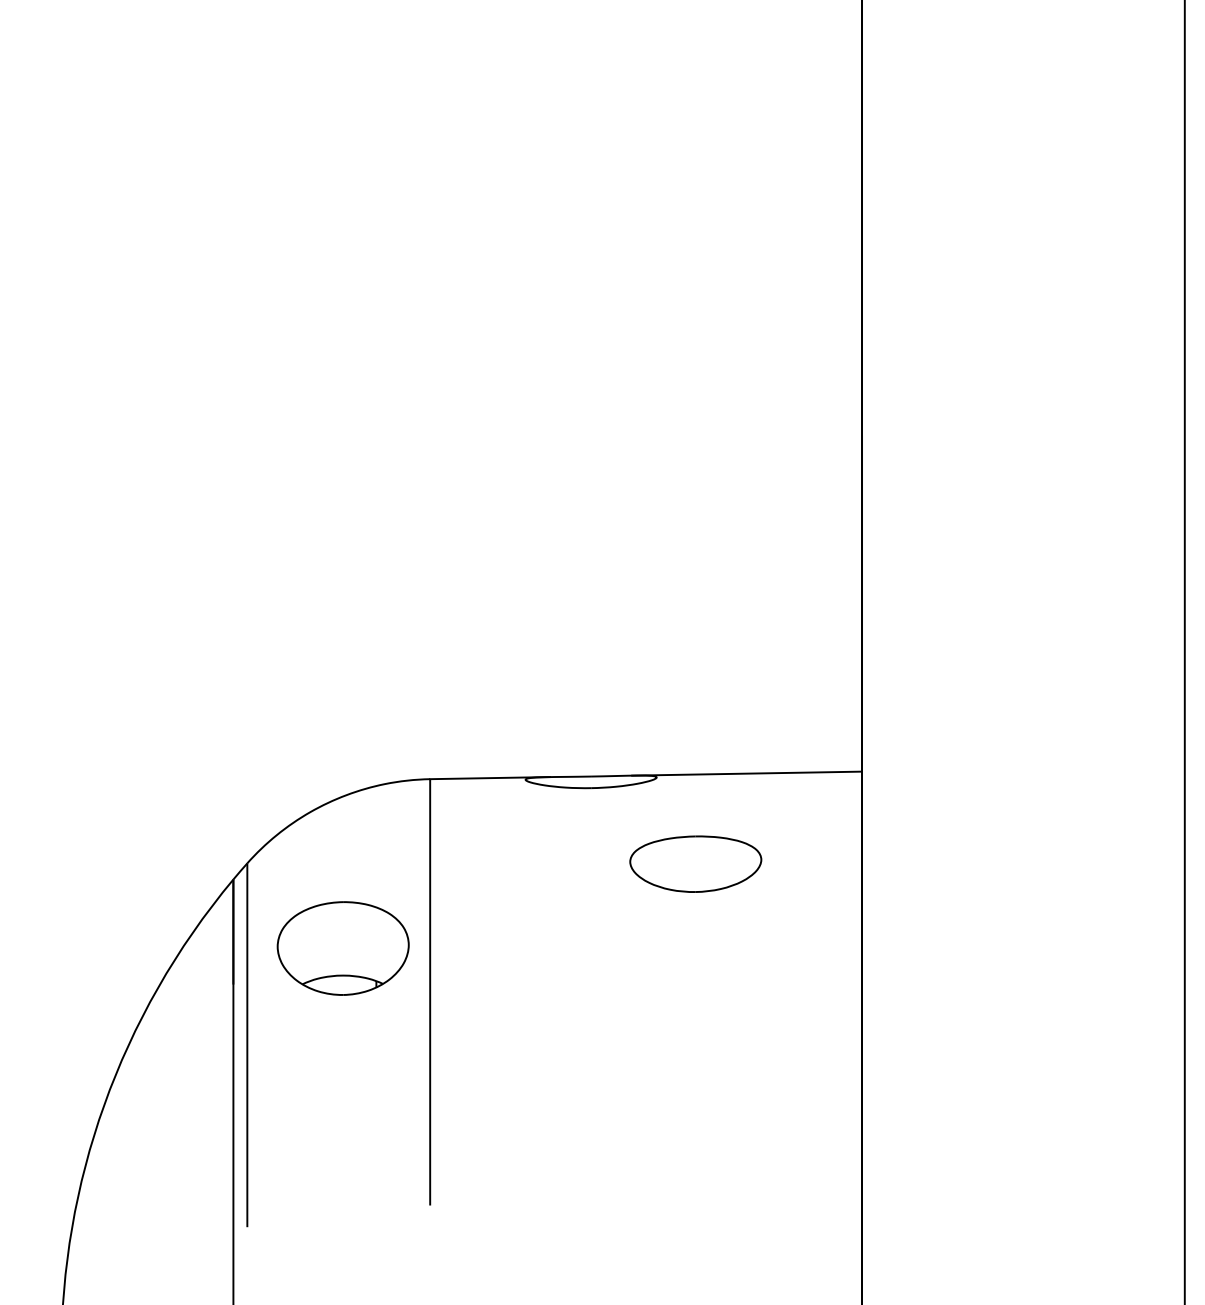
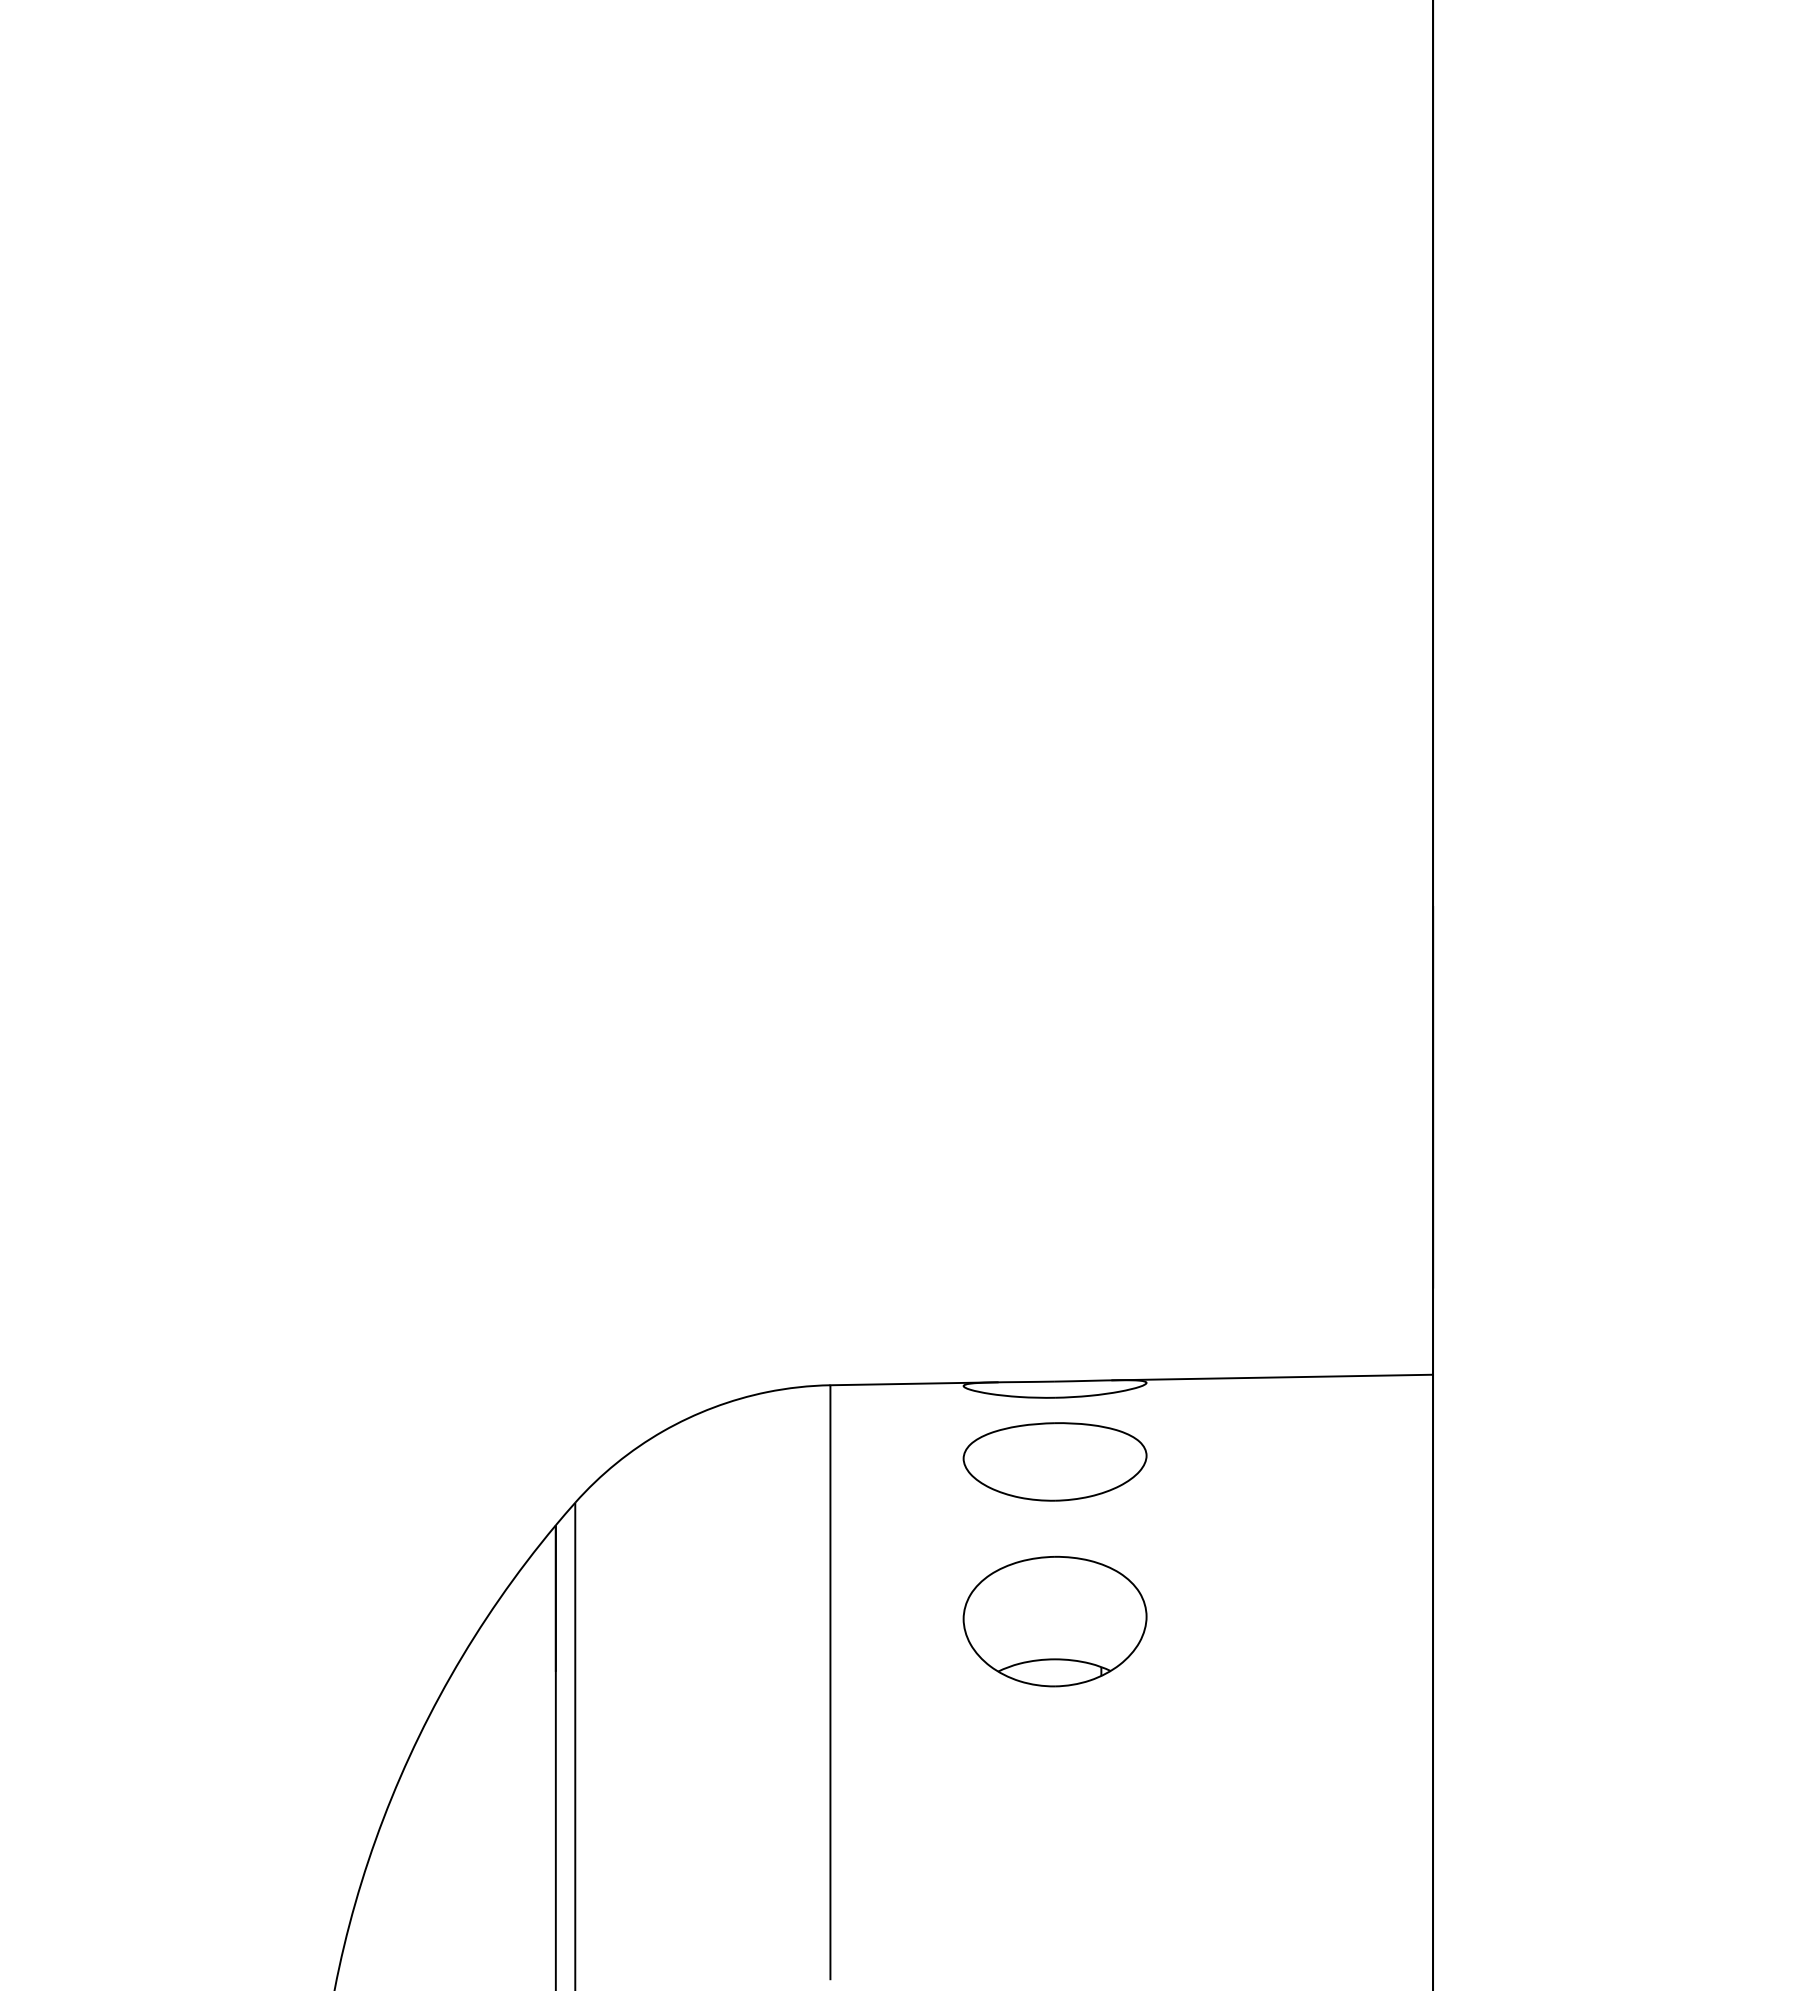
part: (695, 863) -> (1054, 1461), moved
part: (342, 948) -> (1054, 1621), moved

